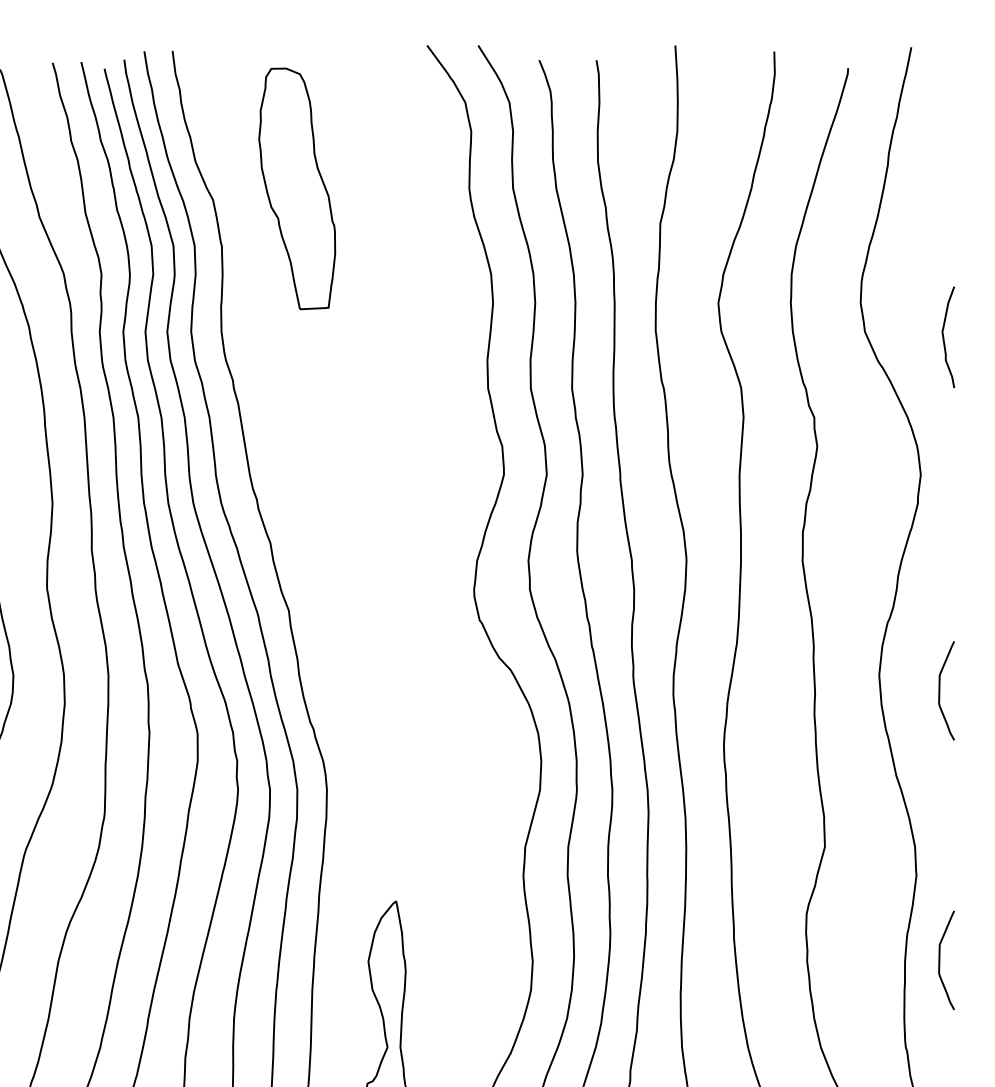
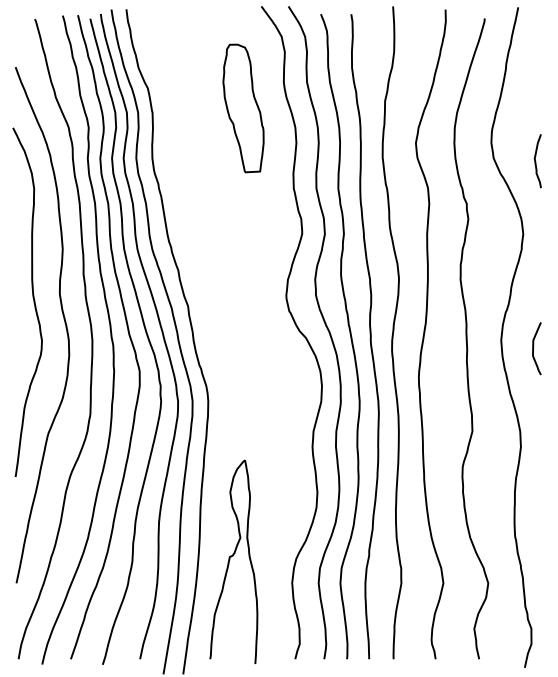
part: (297, 188) -> (243, 108), moved
curve: (941, 958) -> (534, 490), removed

